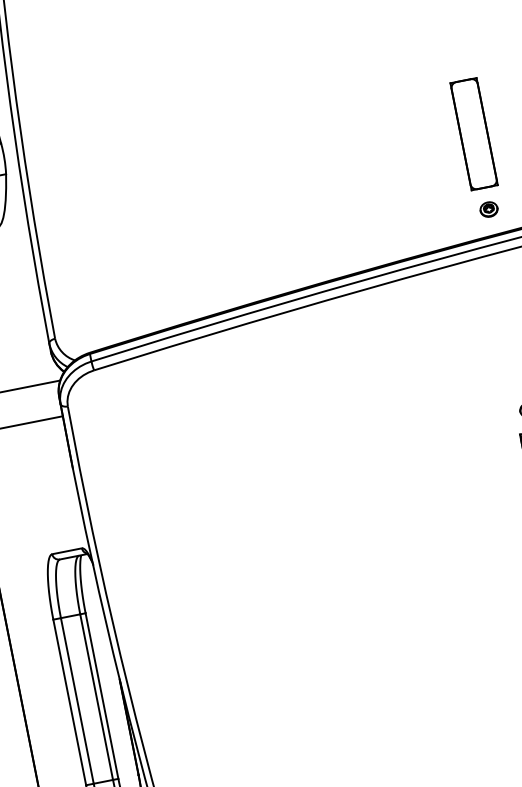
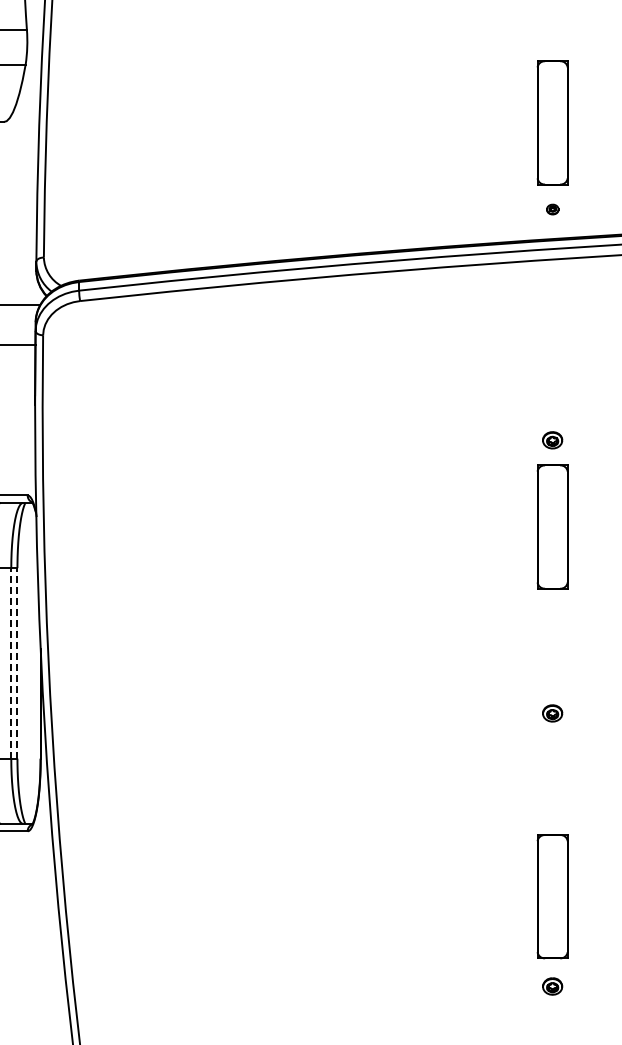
part: (488, 209) -> (552, 209), size x0.6
line: (101, 695) -> (17, 662), solid -> dashed
line: (96, 696) -> (11, 662), solid -> dashed

